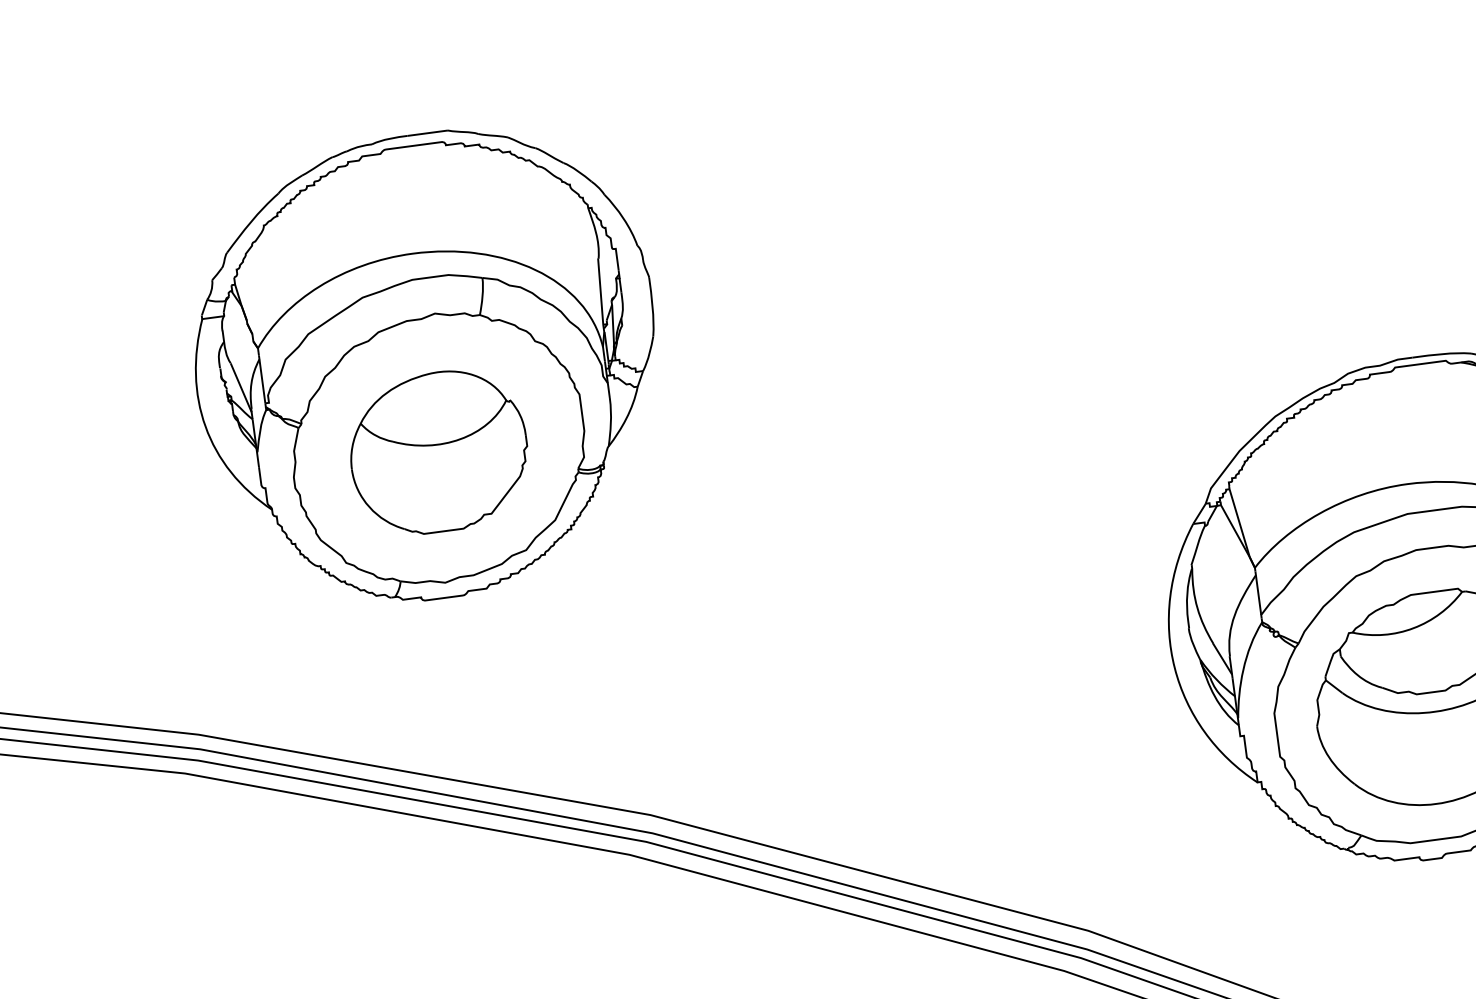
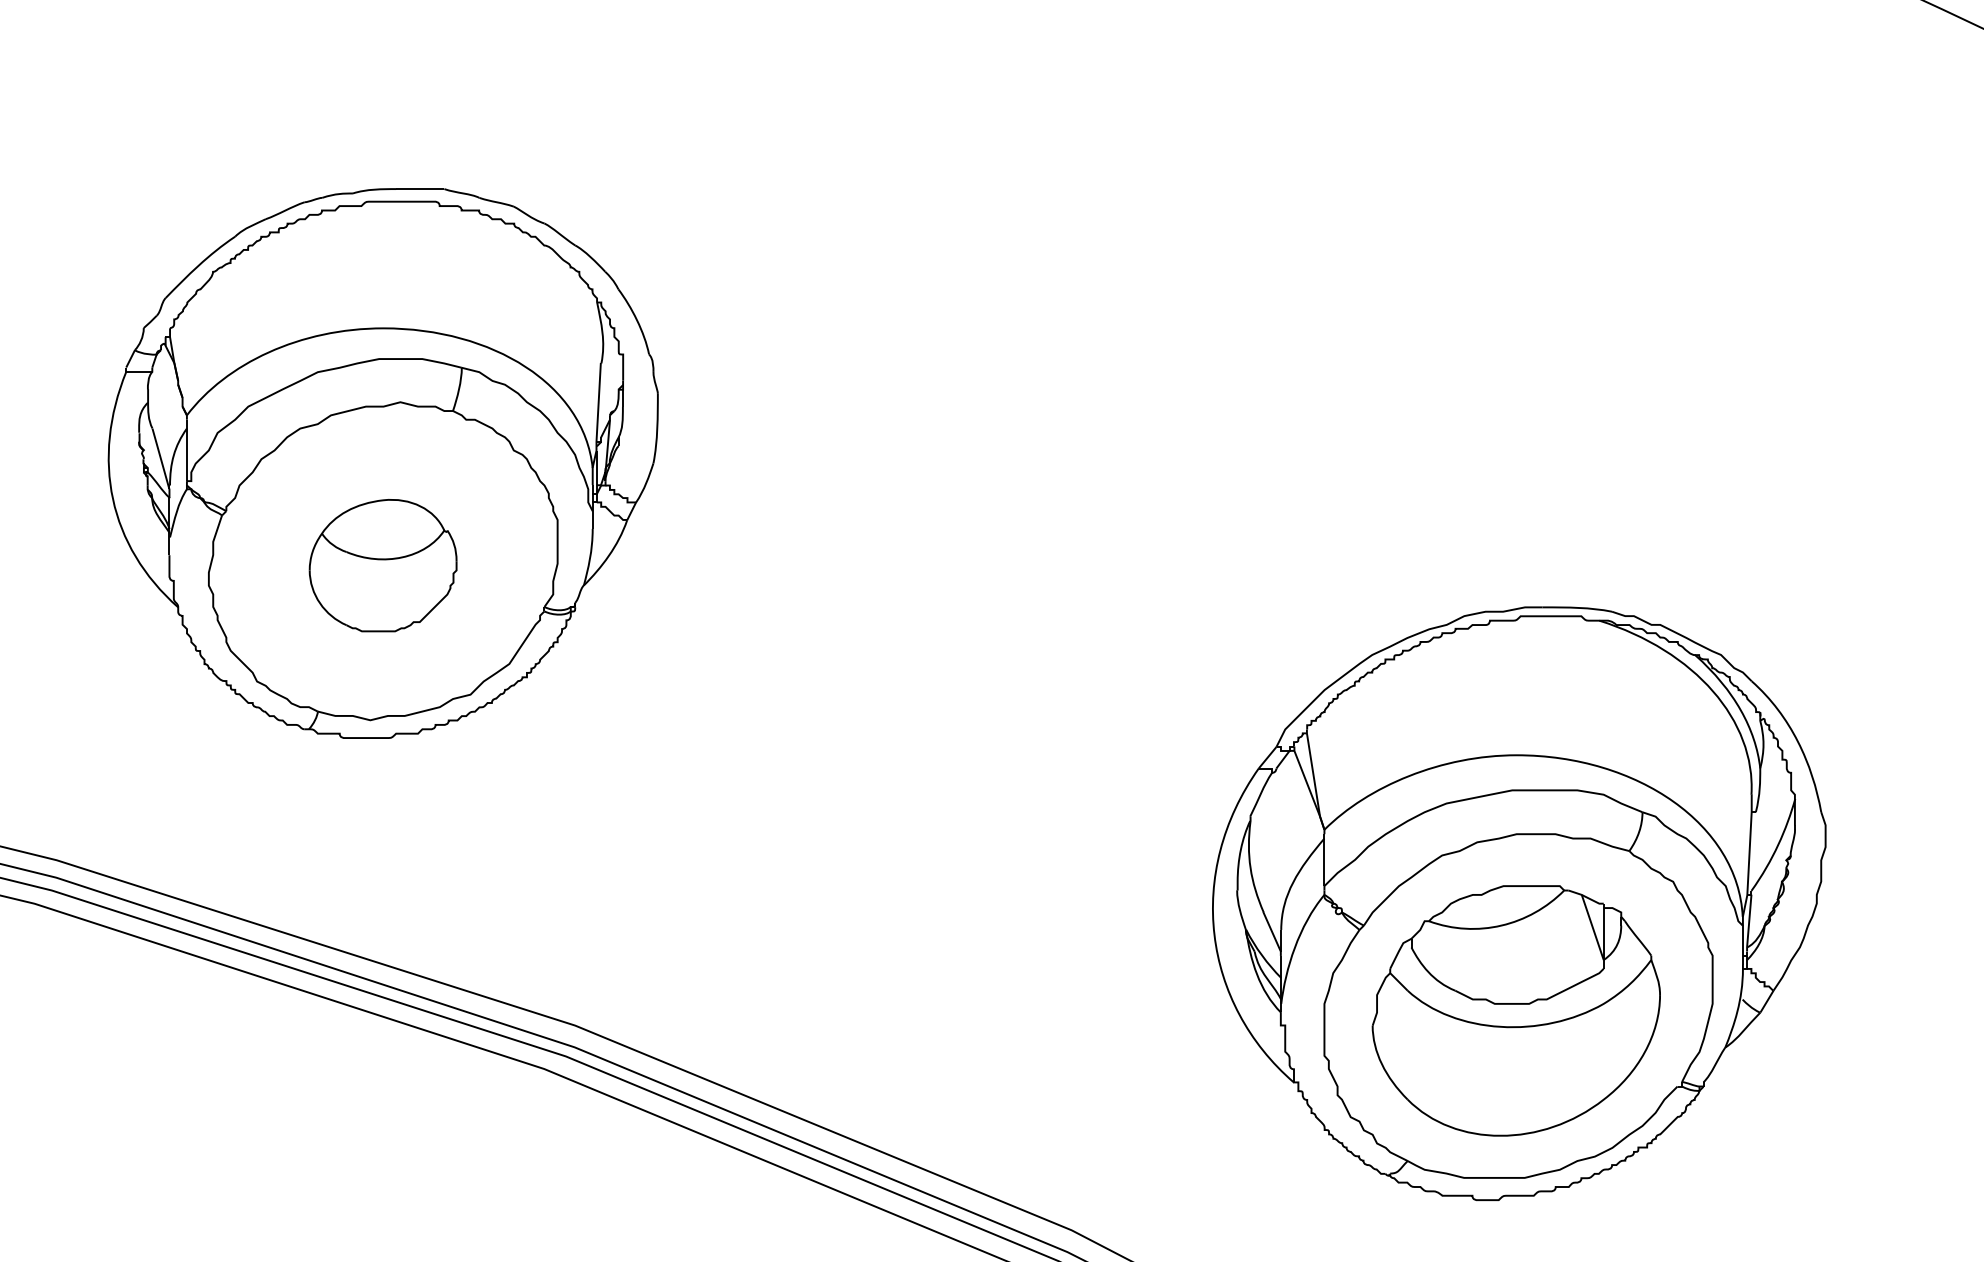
part: (438, 452) -> (382, 565), size x0.7

